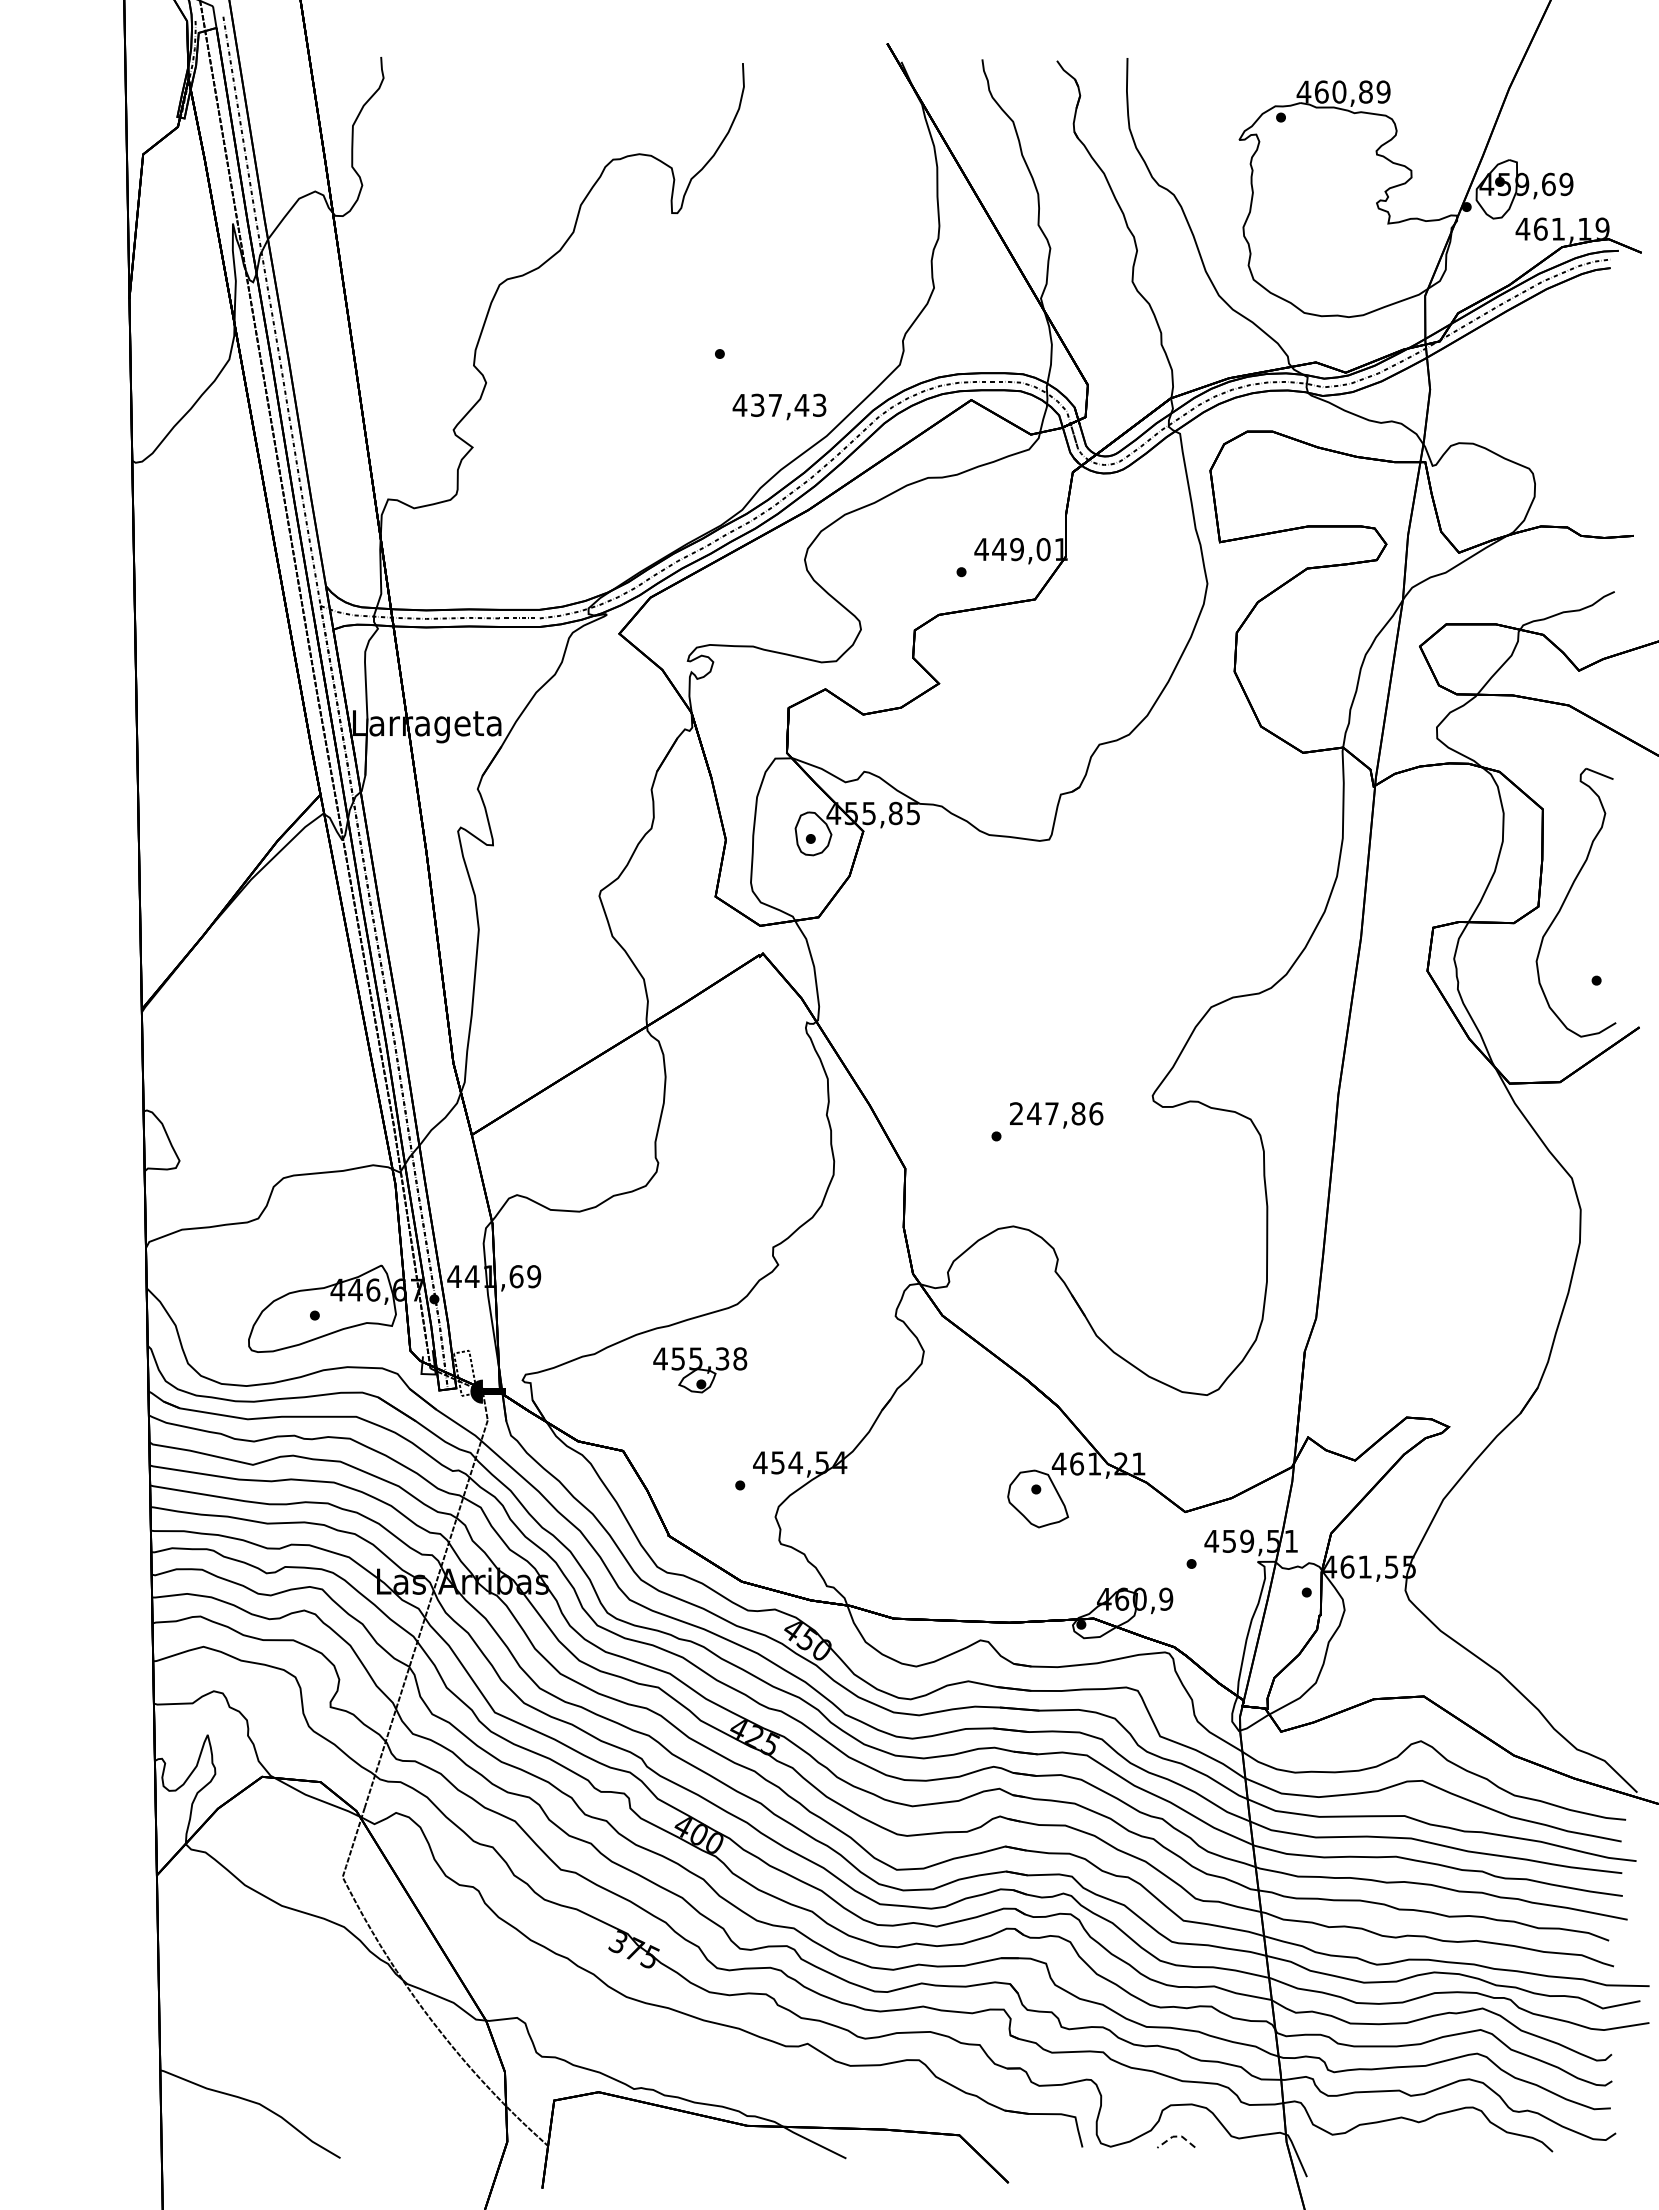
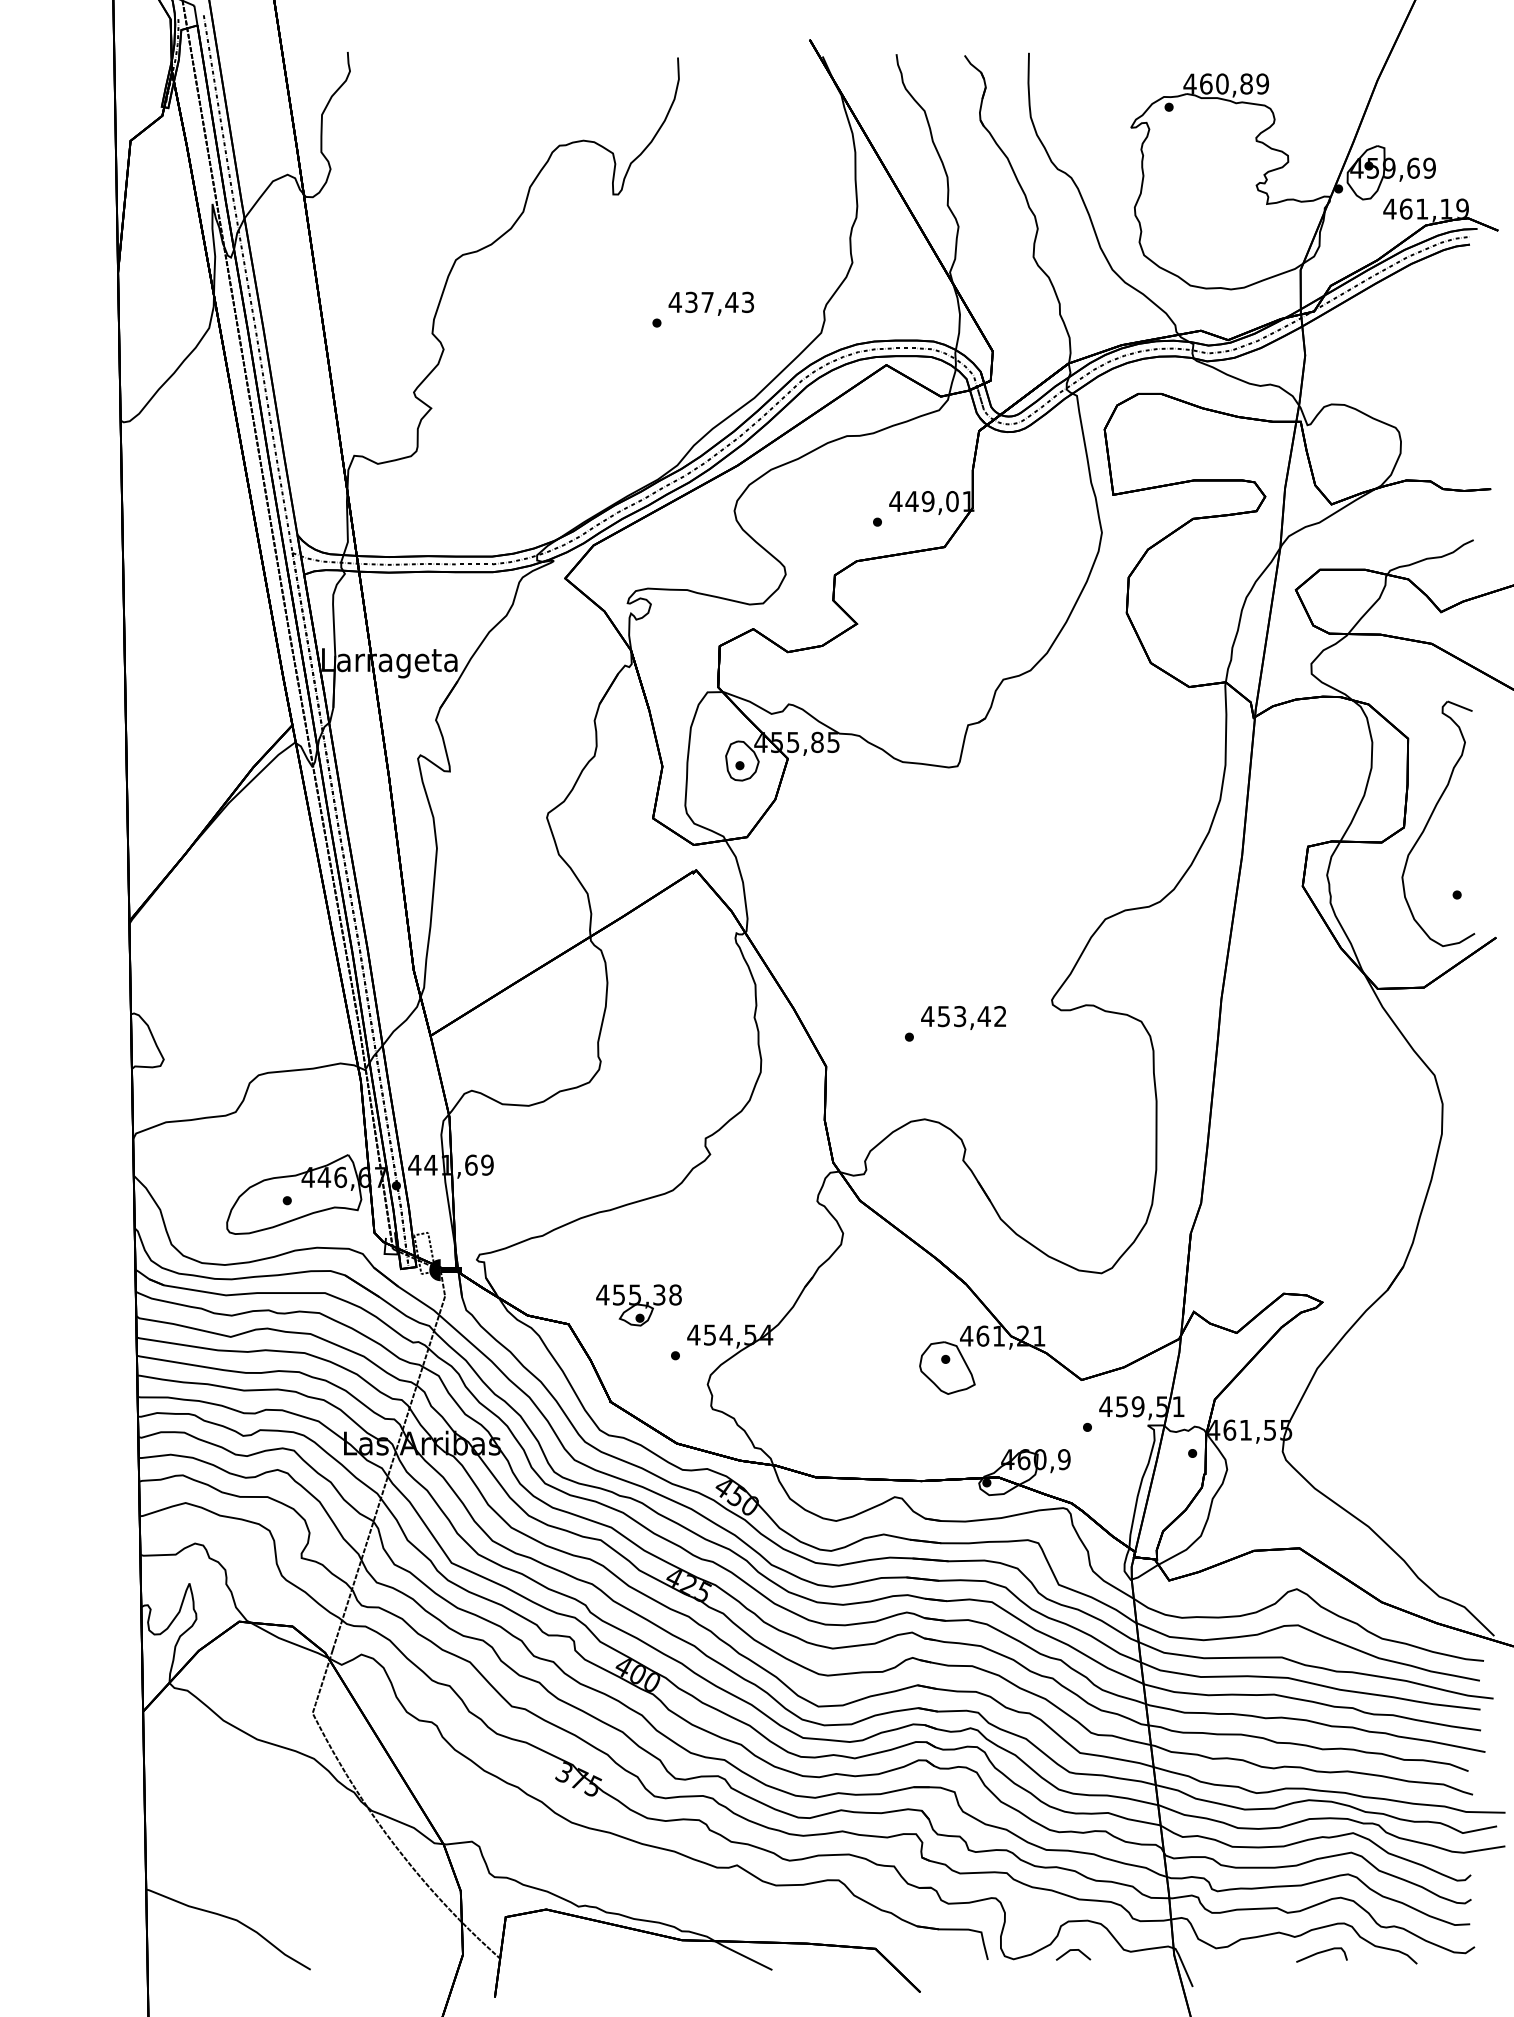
text: (779, 406) -> (711, 303), moved
text: (1056, 1113) -> (964, 1016), 247,86 -> 453,42
part: (700, 1370) -> (639, 1305), moved
line: (1176, 2136) -> (1073, 1949), dashed -> solid
curve: (1448, 2139) -> (1321, 1952), added

